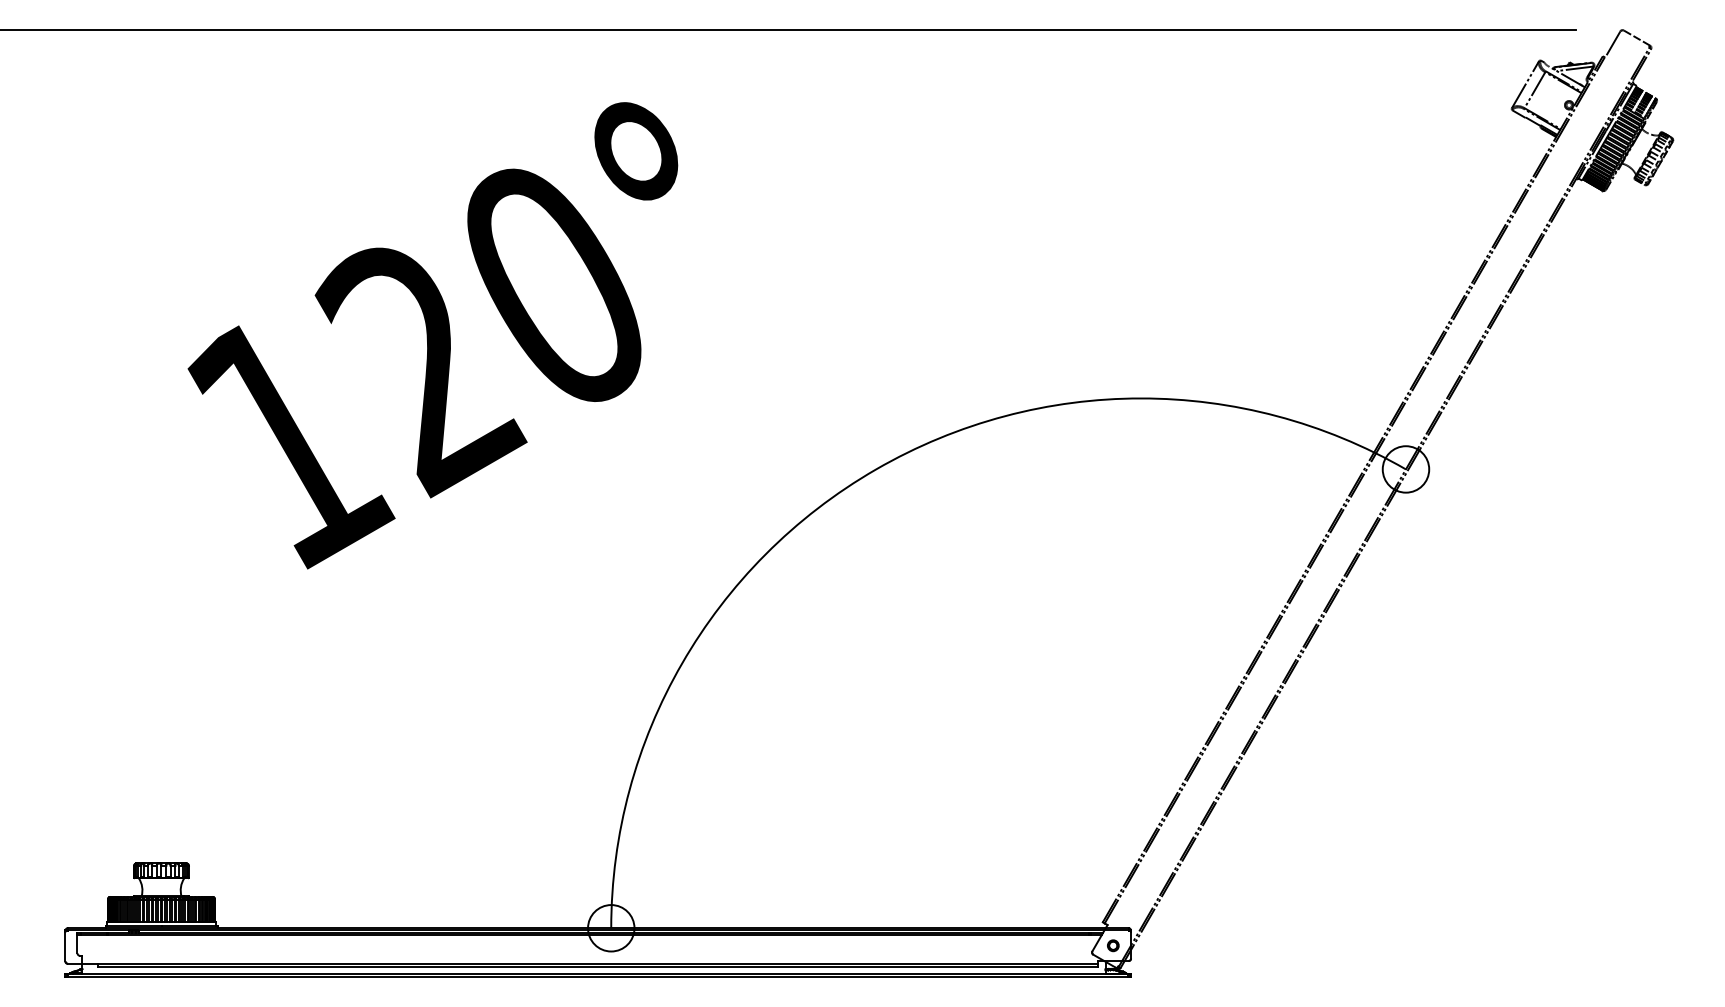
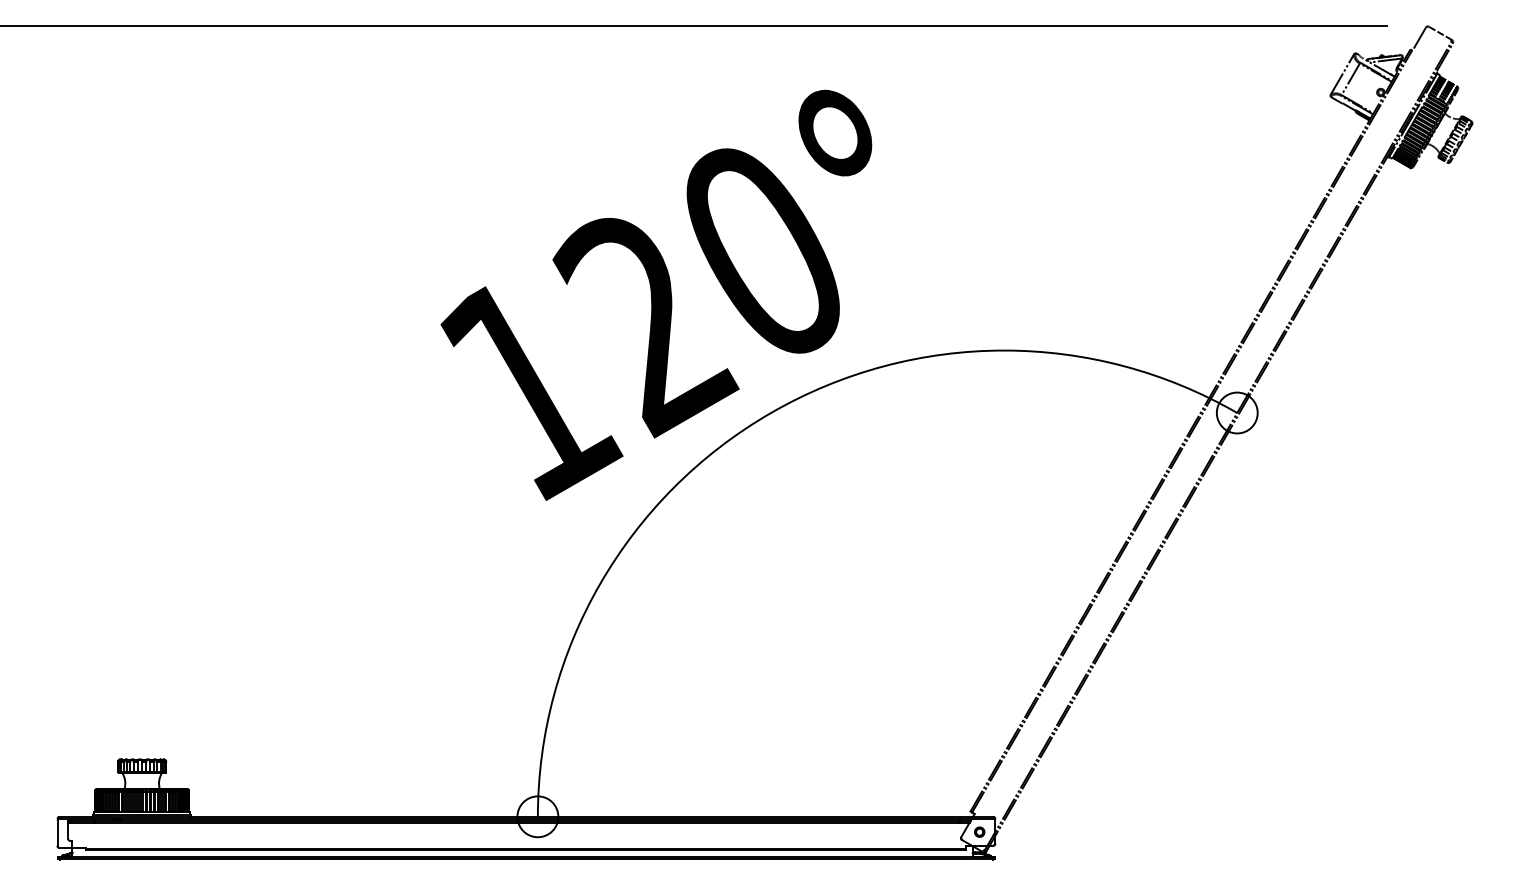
text: (432, 335) -> (656, 295), moved

